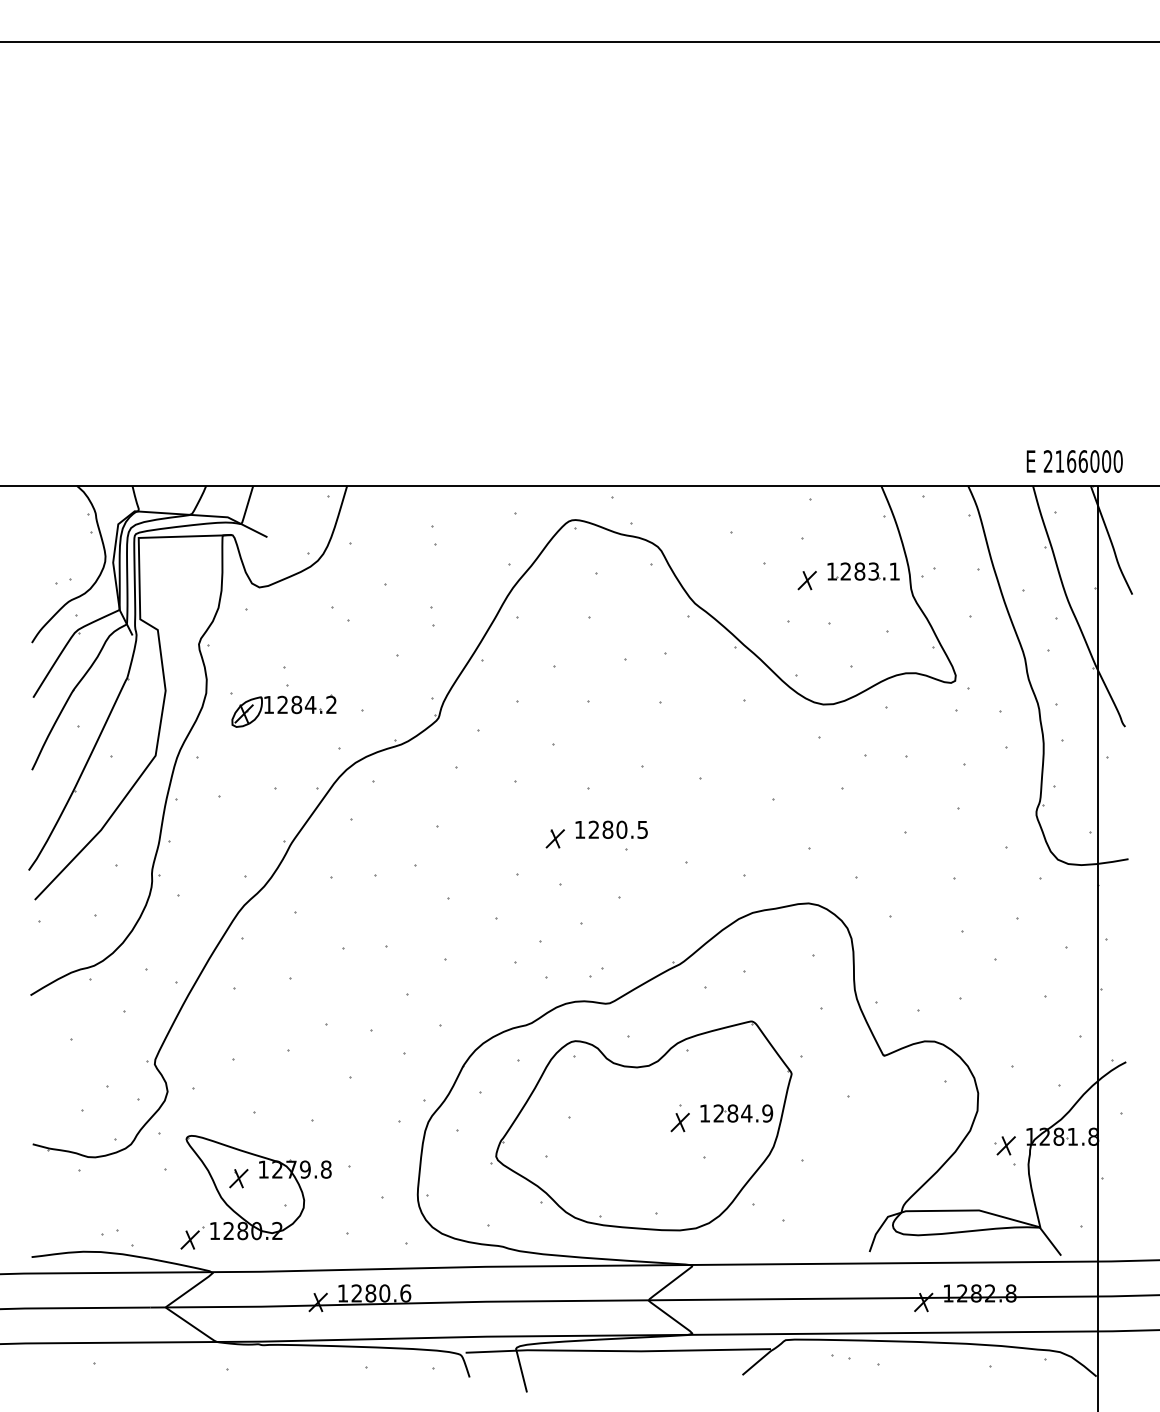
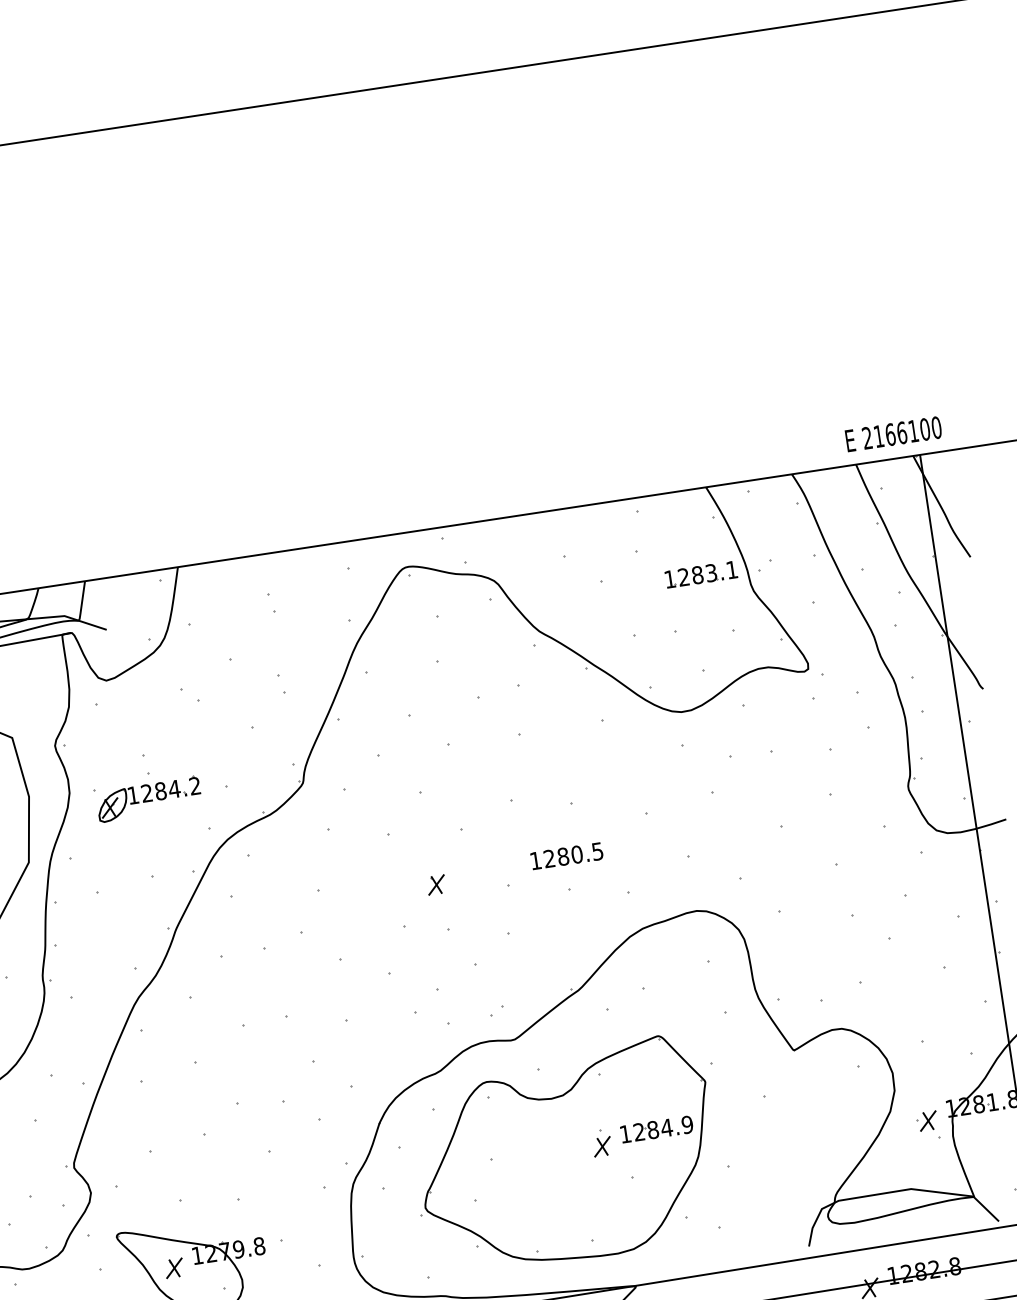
text: (1094, 461) -> (913, 431), 2166000 -> 2166100
part: (806, 580) -> (646, 591), removed
text: (611, 829) -> (566, 855), moved

